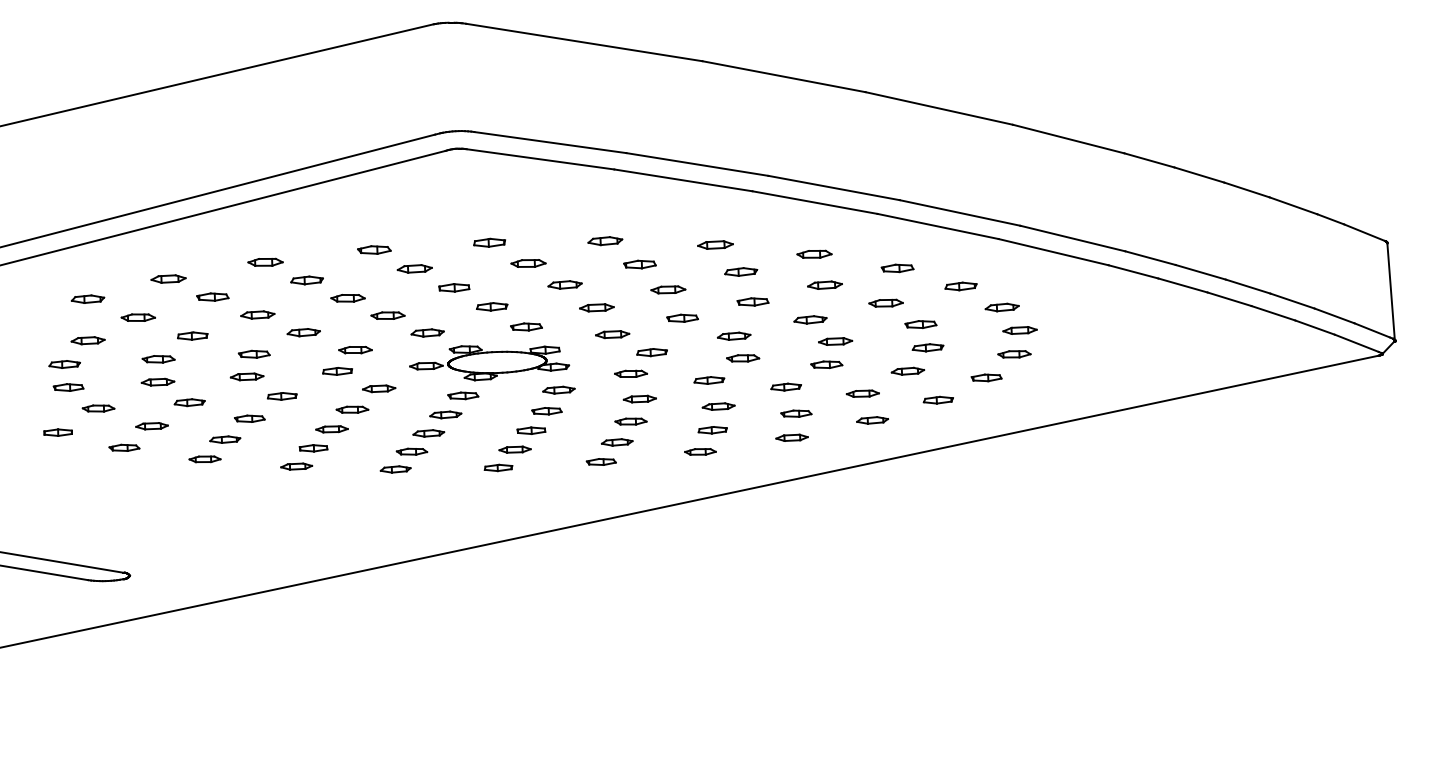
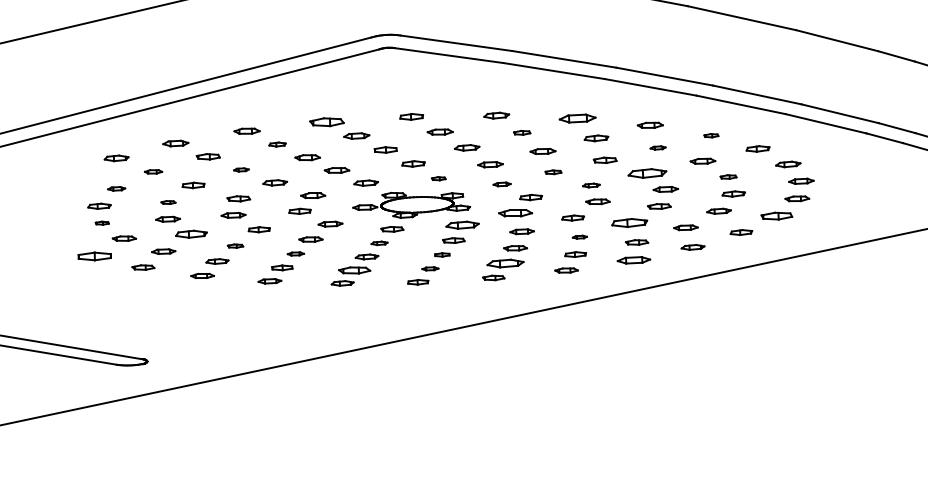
part: (715, 244) -> (577, 118), size x1.4
part: (374, 249) -> (327, 121), size x1.4
part: (639, 264) -> (521, 132), size x0.7
part: (897, 268) -> (711, 135), size x0.6
part: (306, 280) -> (277, 144), size x0.7
part: (824, 284) -> (657, 147), size x0.6
part: (257, 314) -> (241, 169), size x0.6
part: (137, 317) -> (152, 171), size x0.7
part: (682, 317) -> (553, 171), size x0.7
part: (810, 319) -> (647, 173), size x1.6
part: (920, 324) -> (728, 176), size x0.7
part: (526, 326) -> (438, 178), size x0.6
part: (612, 334) -> (501, 184), size x0.7
part: (734, 335) -> (591, 185), size x0.7
part: (87, 340) -> (116, 188), size x0.7
part: (158, 359) -> (168, 202), size x0.6
part: (630, 373) -> (515, 212), size x1.4
part: (986, 377) -> (776, 215), size x1.4
part: (785, 386) -> (629, 222), size x1.6
part: (68, 387) -> (102, 223), size x0.6
part: (558, 389) -> (462, 224), size x1.4
part: (189, 402) -> (191, 234), size x1.4
part: (718, 406) -> (579, 237), size x0.6
part: (445, 414) -> (379, 243), size x0.7
part: (249, 418) -> (235, 245), size x0.7
part: (331, 429) -> (295, 254), size x0.7
part: (531, 430) -> (442, 254), size x0.7
part: (57, 432) -> (94, 256), size x1.6
part: (791, 437) -> (633, 259), size x1.4
part: (616, 442) -> (504, 263), size x1.6
part: (514, 449) -> (429, 268), size x0.7
part: (411, 451) -> (354, 270), size x1.4

